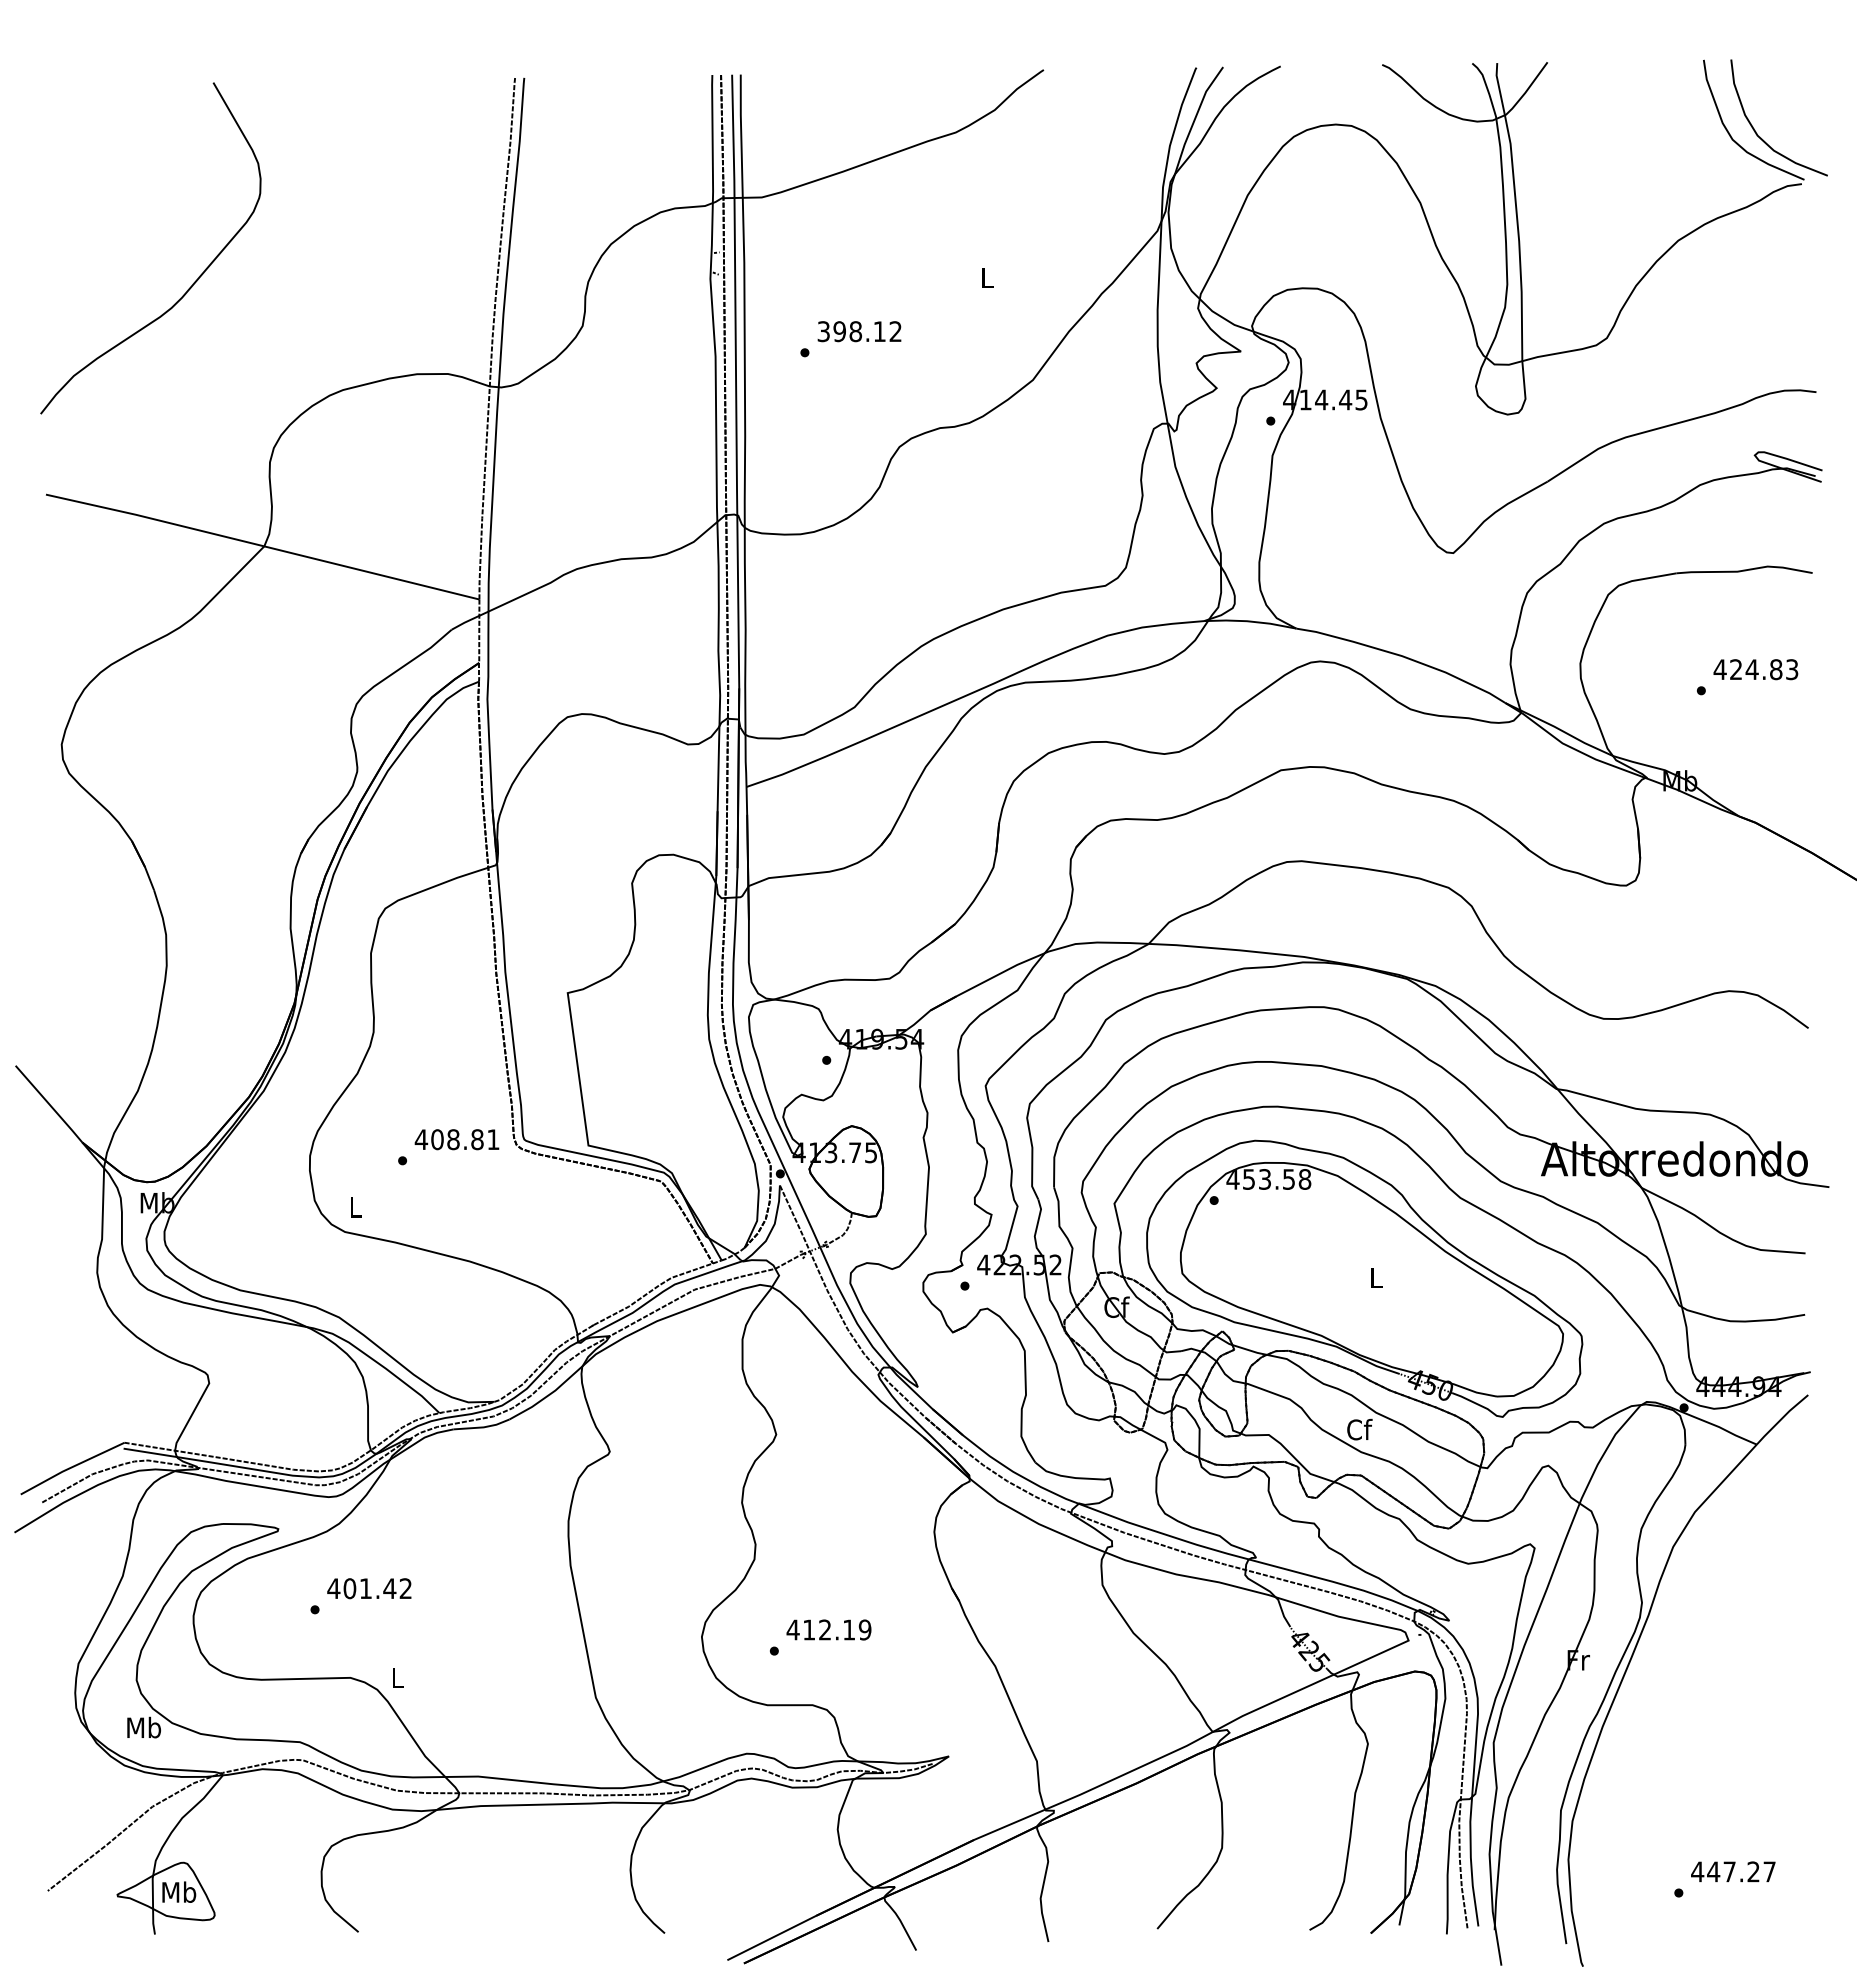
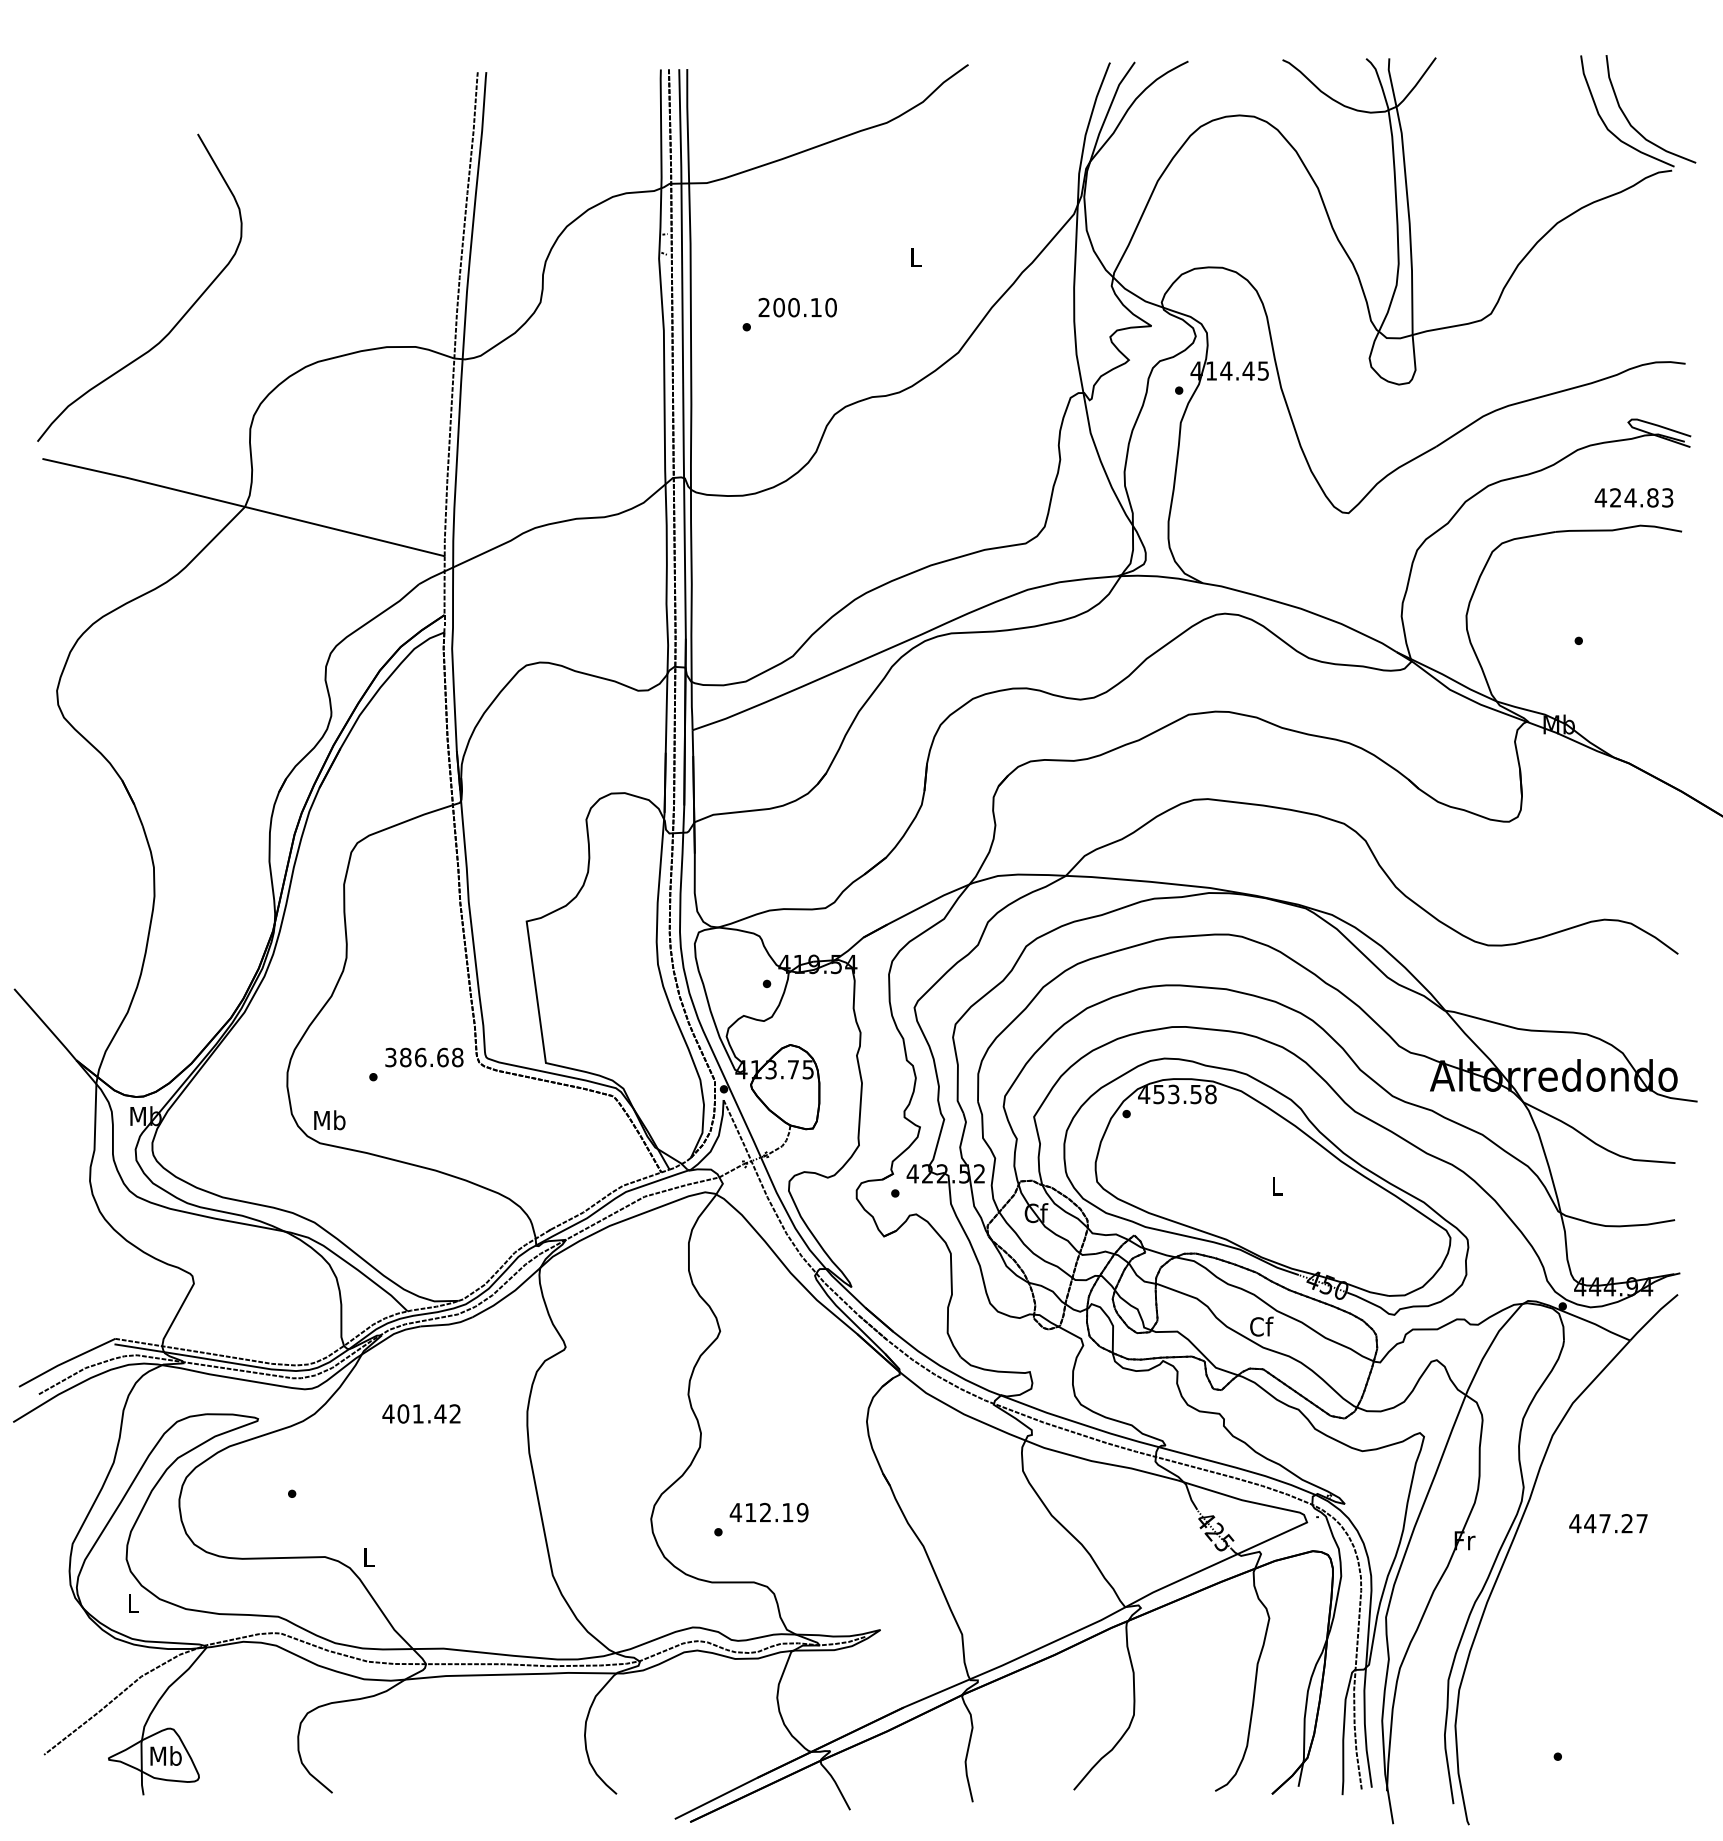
curve: (193, 282) -> (179, 319), moved
text: (859, 331) -> (797, 307), 398.12 -> 200.10
text: (1755, 669) -> (1633, 497), moved
text: (456, 1139) -> (423, 1057), 408.81 -> 386.68
text: (355, 1206) -> (329, 1119), L -> Mb
text: (369, 1588) -> (421, 1413), moved
text: (144, 1727) -> (133, 1603), Mb -> L
text: (1733, 1871) -> (1608, 1523), moved

